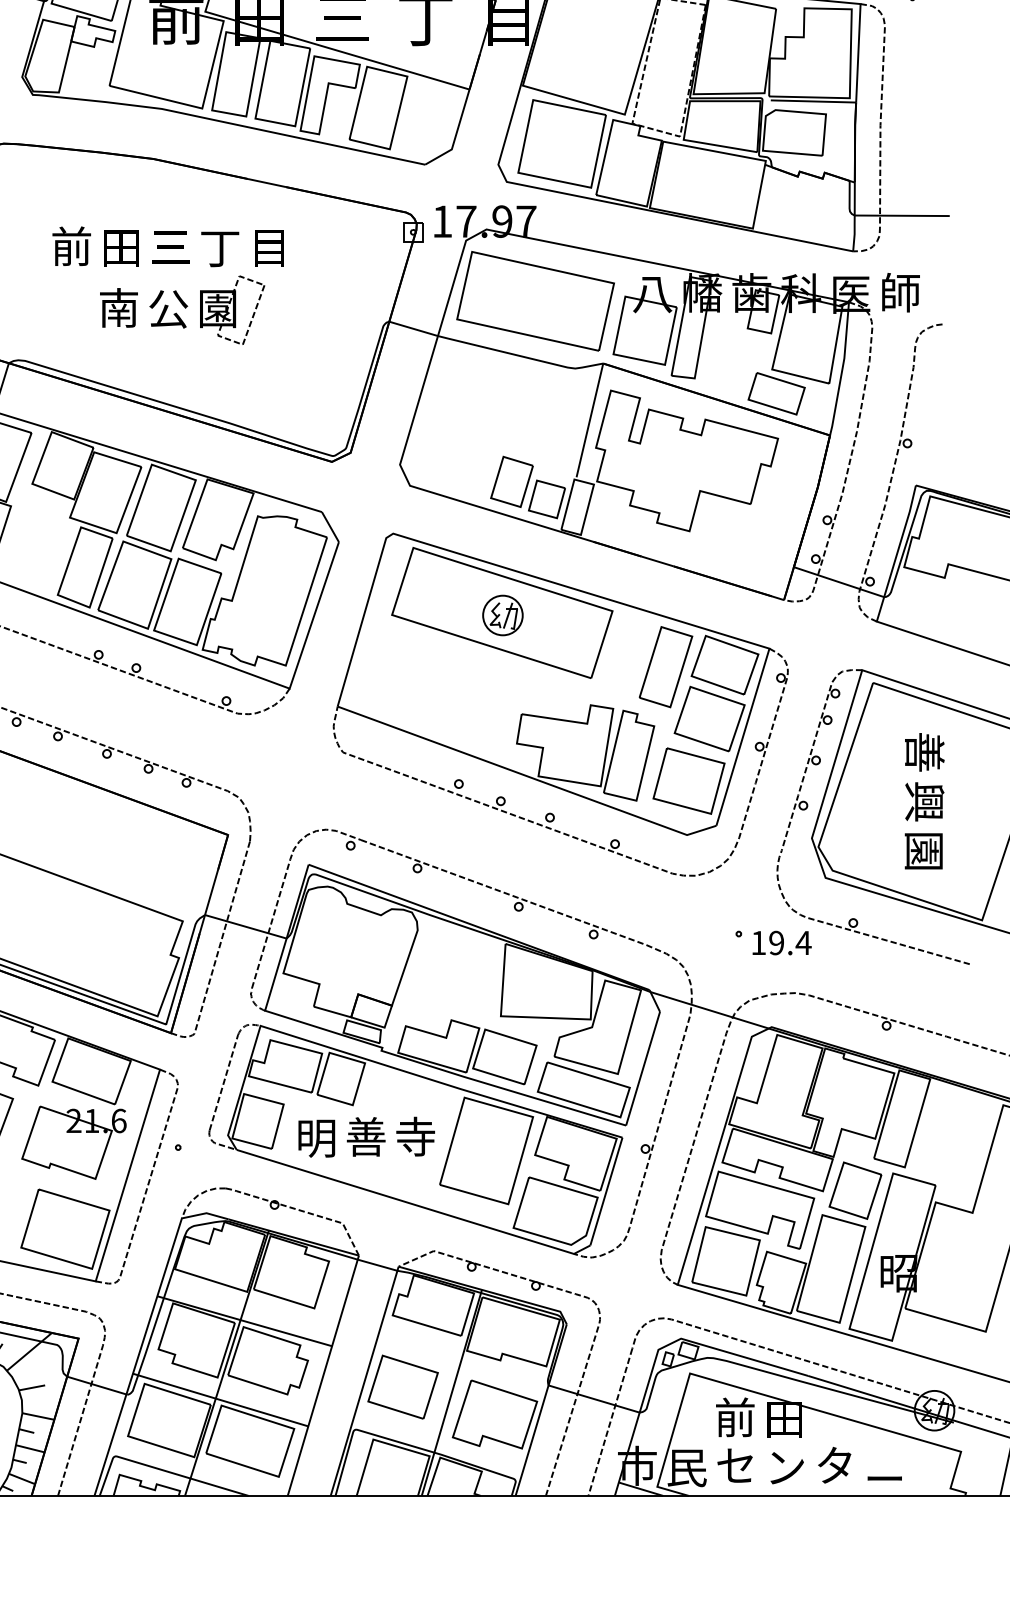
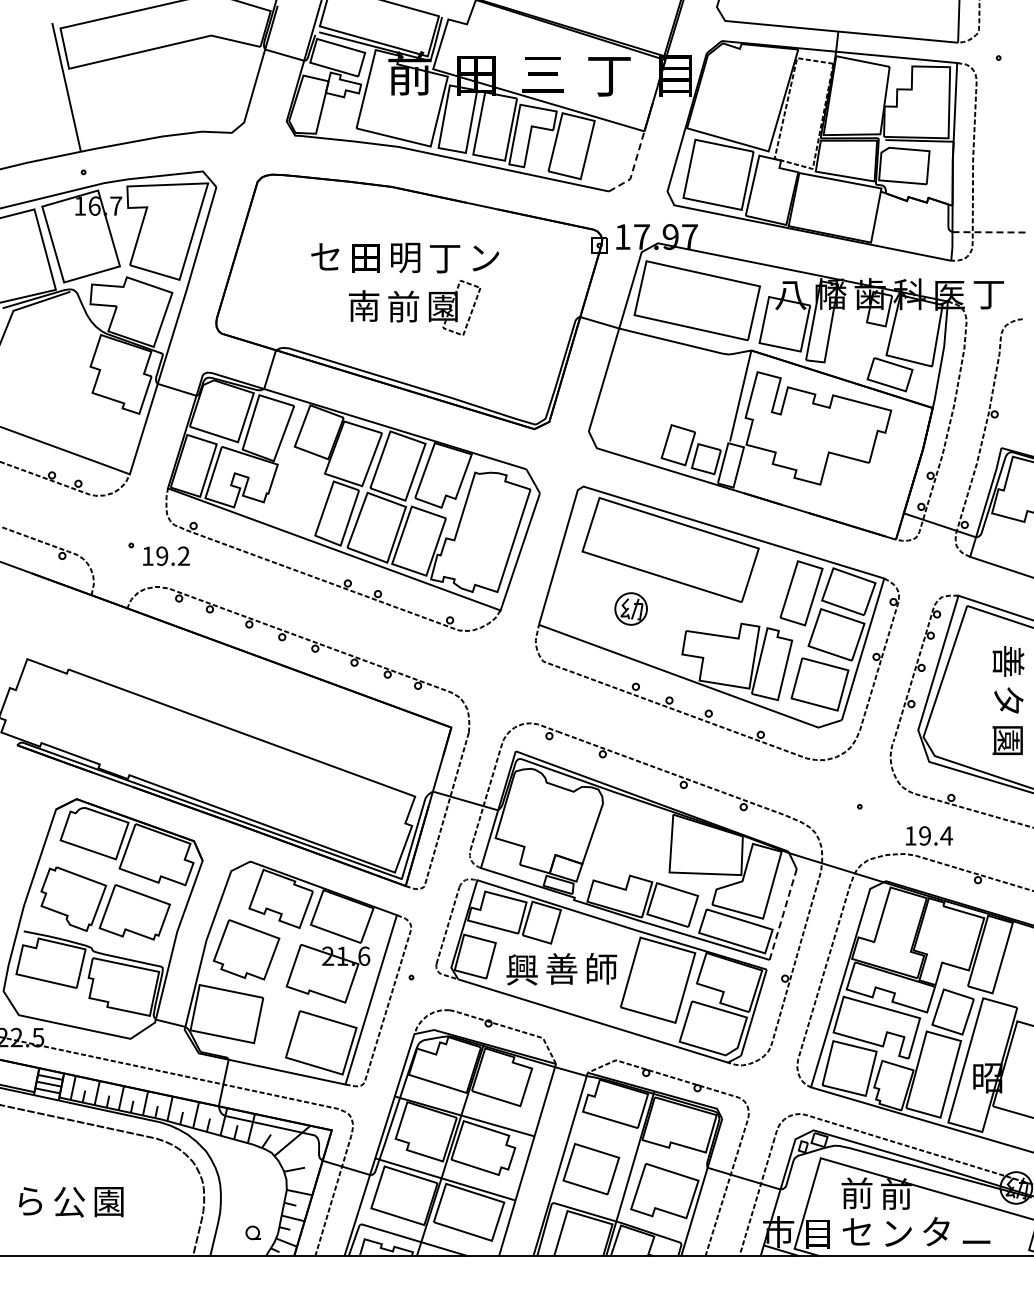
line: (455, 134) -> (633, 167), solid -> dashed
line: (902, 215) -> (990, 232), solid -> dashed
text: (70, 245) -> (325, 256), 前 -> セ
text: (170, 247) -> (405, 257), 三 -> 明
text: (270, 248) -> (485, 258), 目 -> ン
text: (899, 292) -> (988, 293), 師 -> 丁
text: (168, 308) -> (403, 306), 公 -> 前
part: (502, 614) -> (630, 608), moved
text: (924, 801) -> (1008, 700), 興 -> タ
text: (782, 942) -> (929, 835), moved
line: (643, 1067) -> (783, 913), solid -> dashed
text: (415, 1136) -> (601, 968), 寺 -> 師
text: (315, 1137) -> (521, 969), 明 -> 興
text: (784, 1417) -> (896, 1193), 田 -> 前
text: (687, 1468) -> (818, 1234), 民 -> 目

